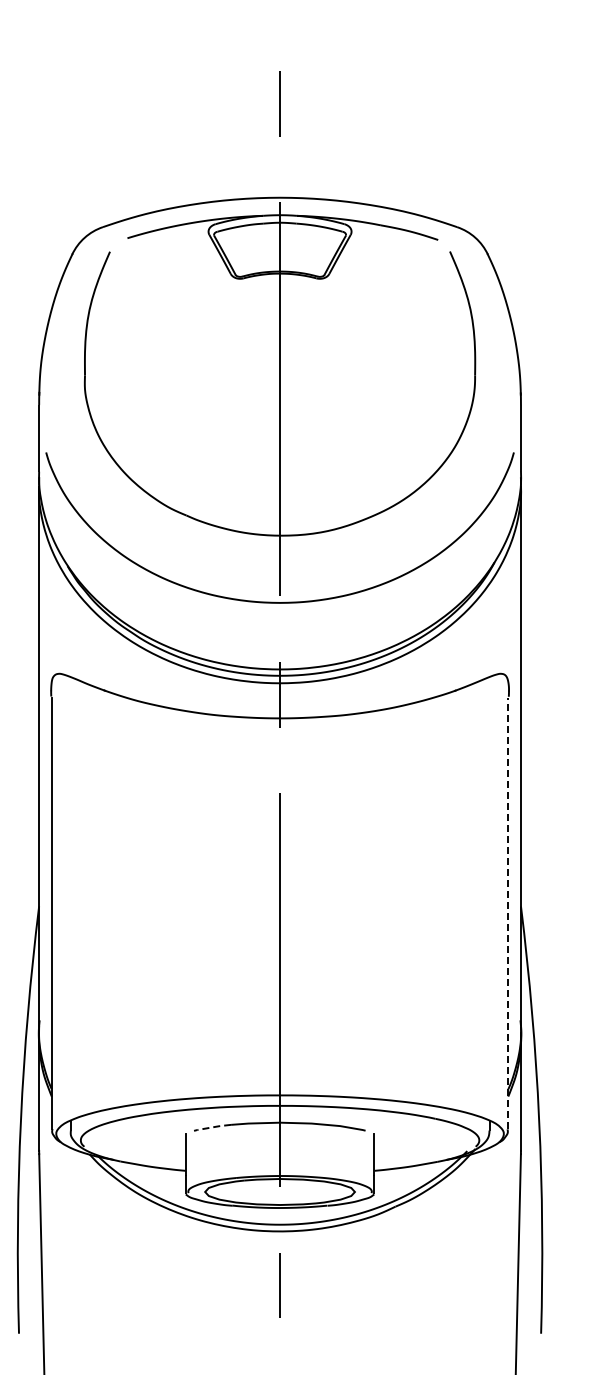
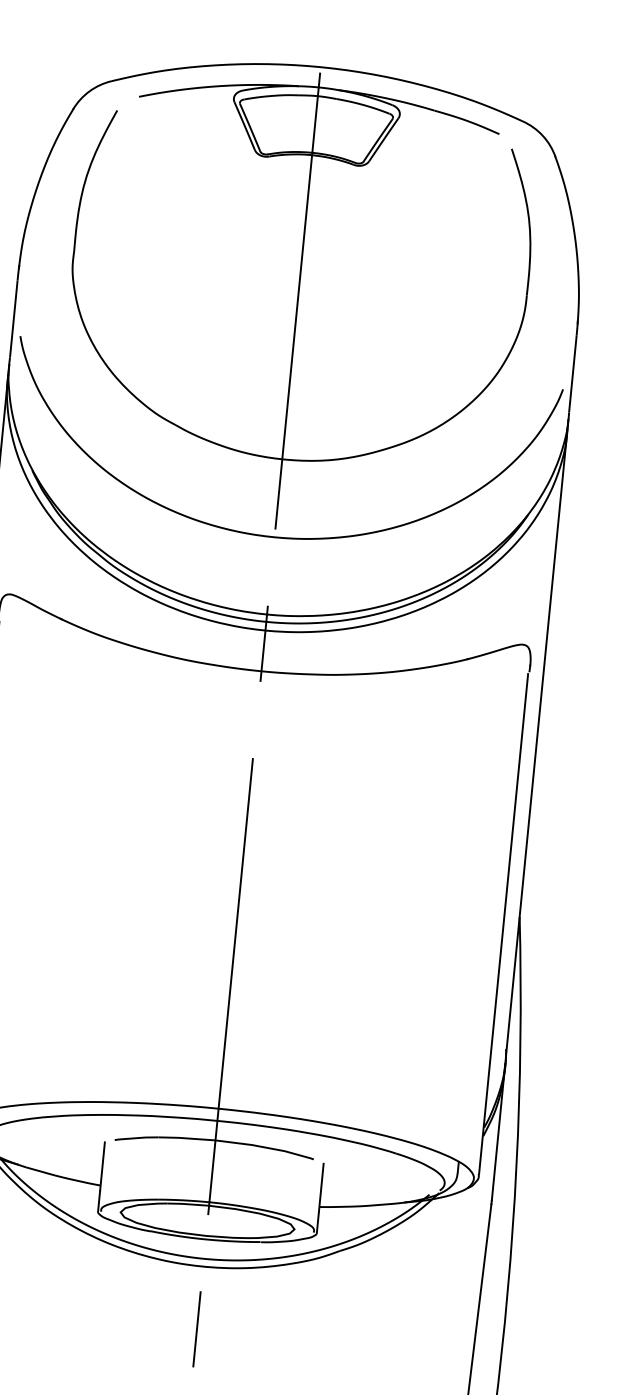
line: (507, 913) -> (503, 923), dashed -> solid
line: (212, 1127) -> (136, 1138), dashed -> solid

